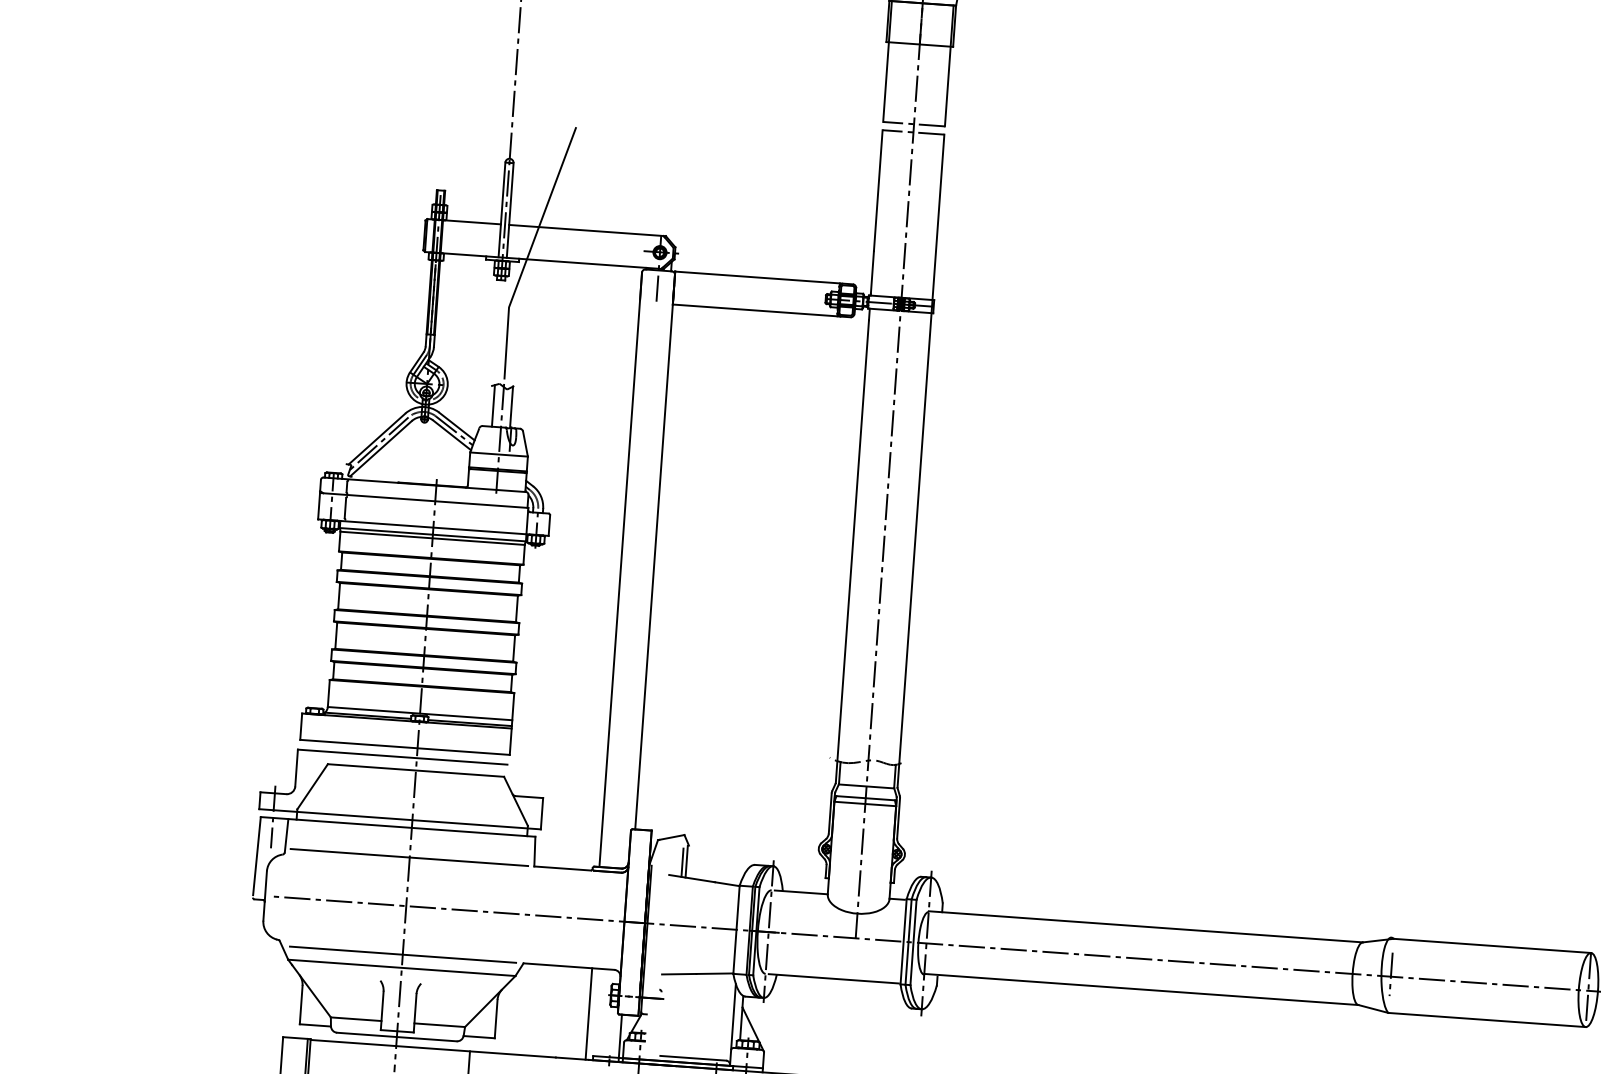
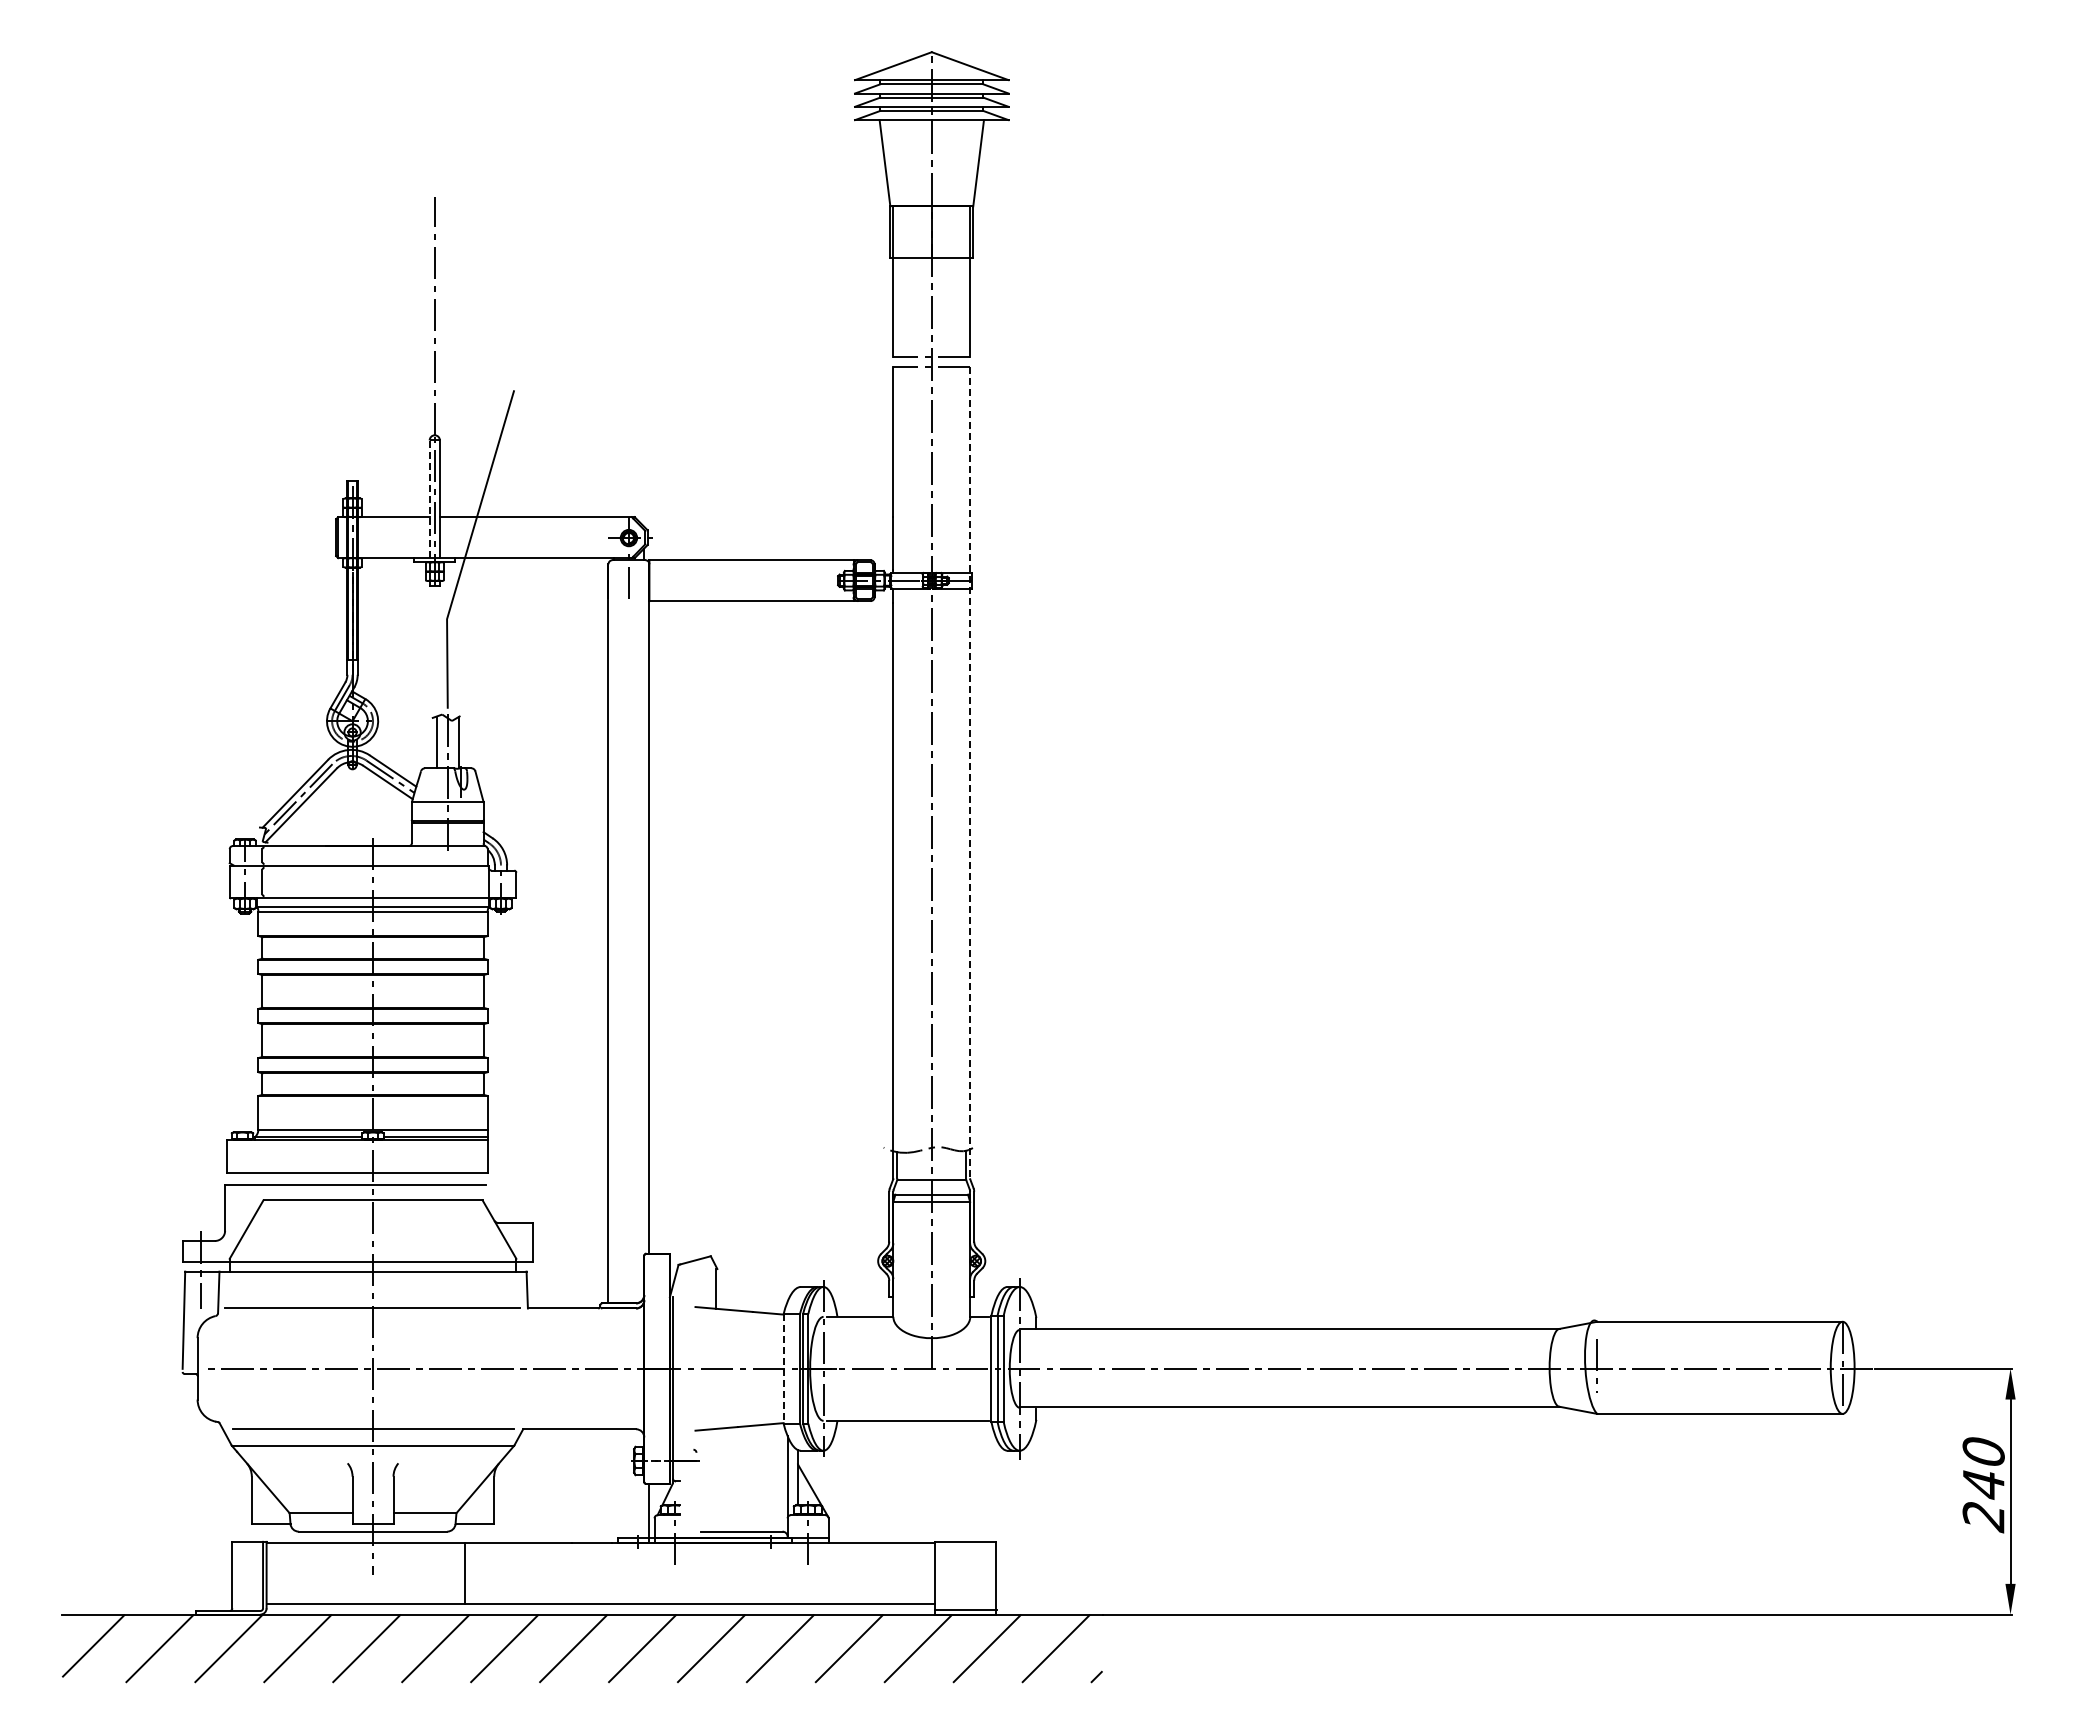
line: (501, 210) -> (429, 499), solid -> dashed
line: (921, 460) -> (970, 772), solid -> dashed
line: (682, 862) -> (710, 1290), removed
line: (736, 929) -> (783, 1368), solid -> dashed
line: (588, 1013) -> (608, 1485), removed

